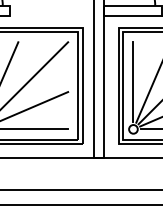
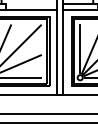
line: (52, 15) -> (31, 9), added

